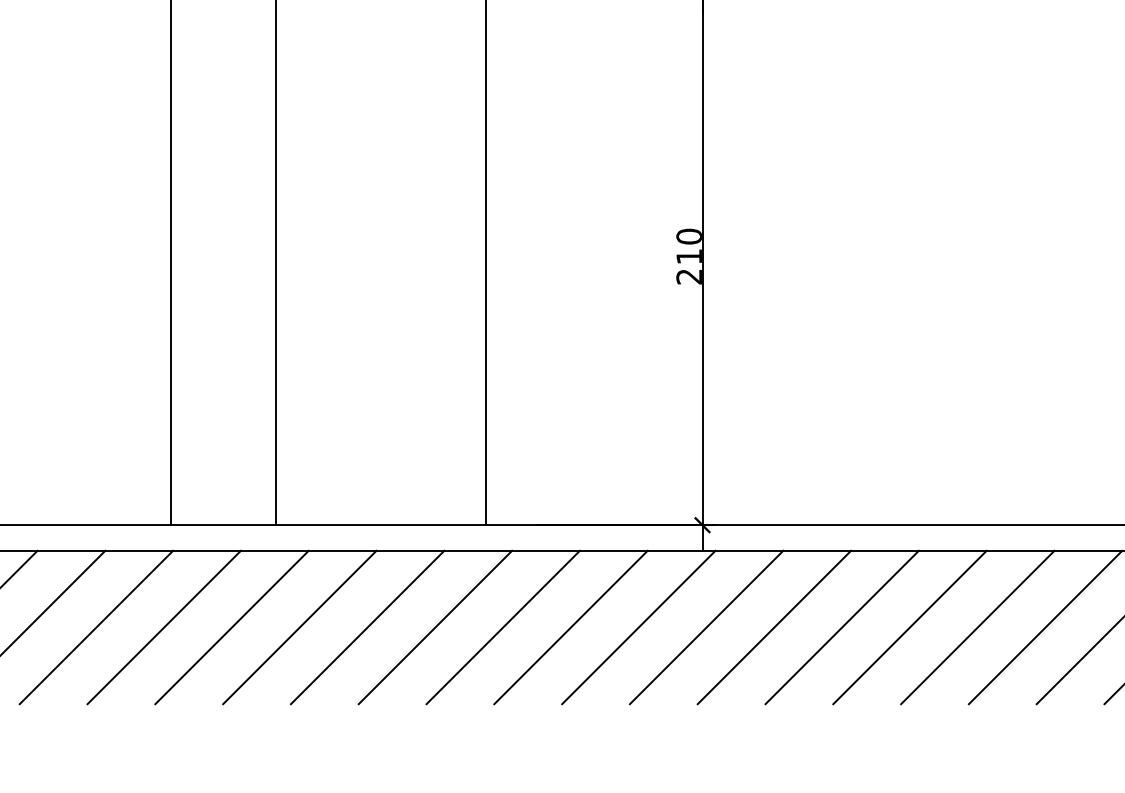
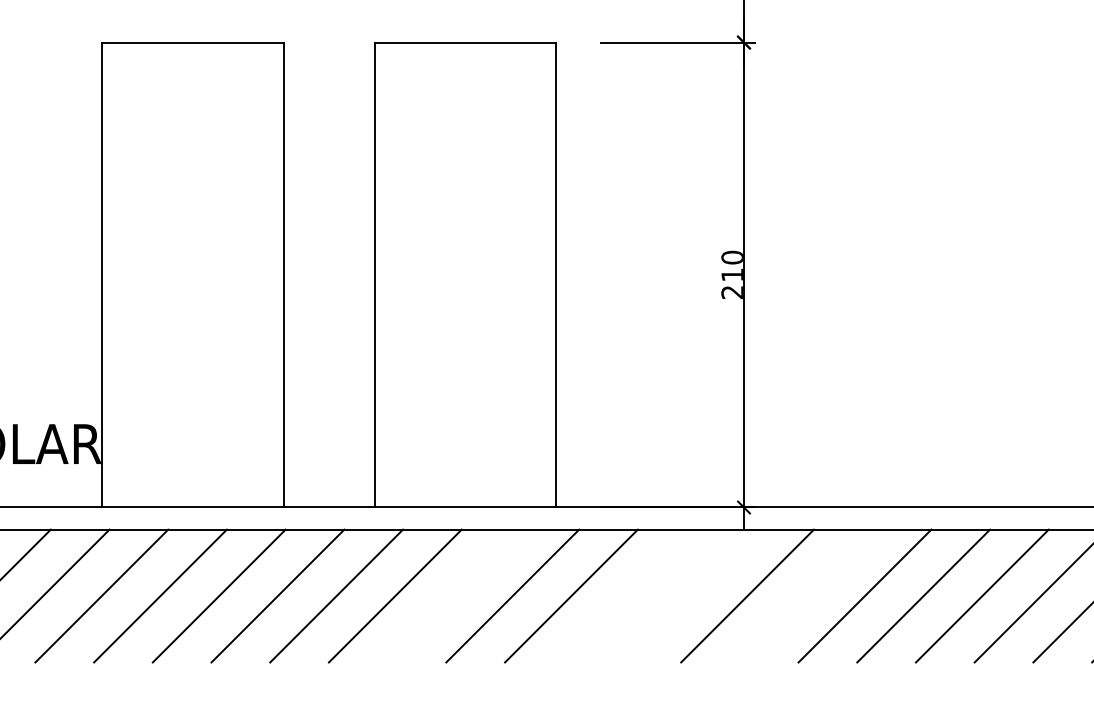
line: (367, 626) -> (453, 595), removed
line: (570, 626) -> (629, 595), removed
line: (638, 626) -> (688, 595), removed
line: (773, 626) -> (805, 595), removed

